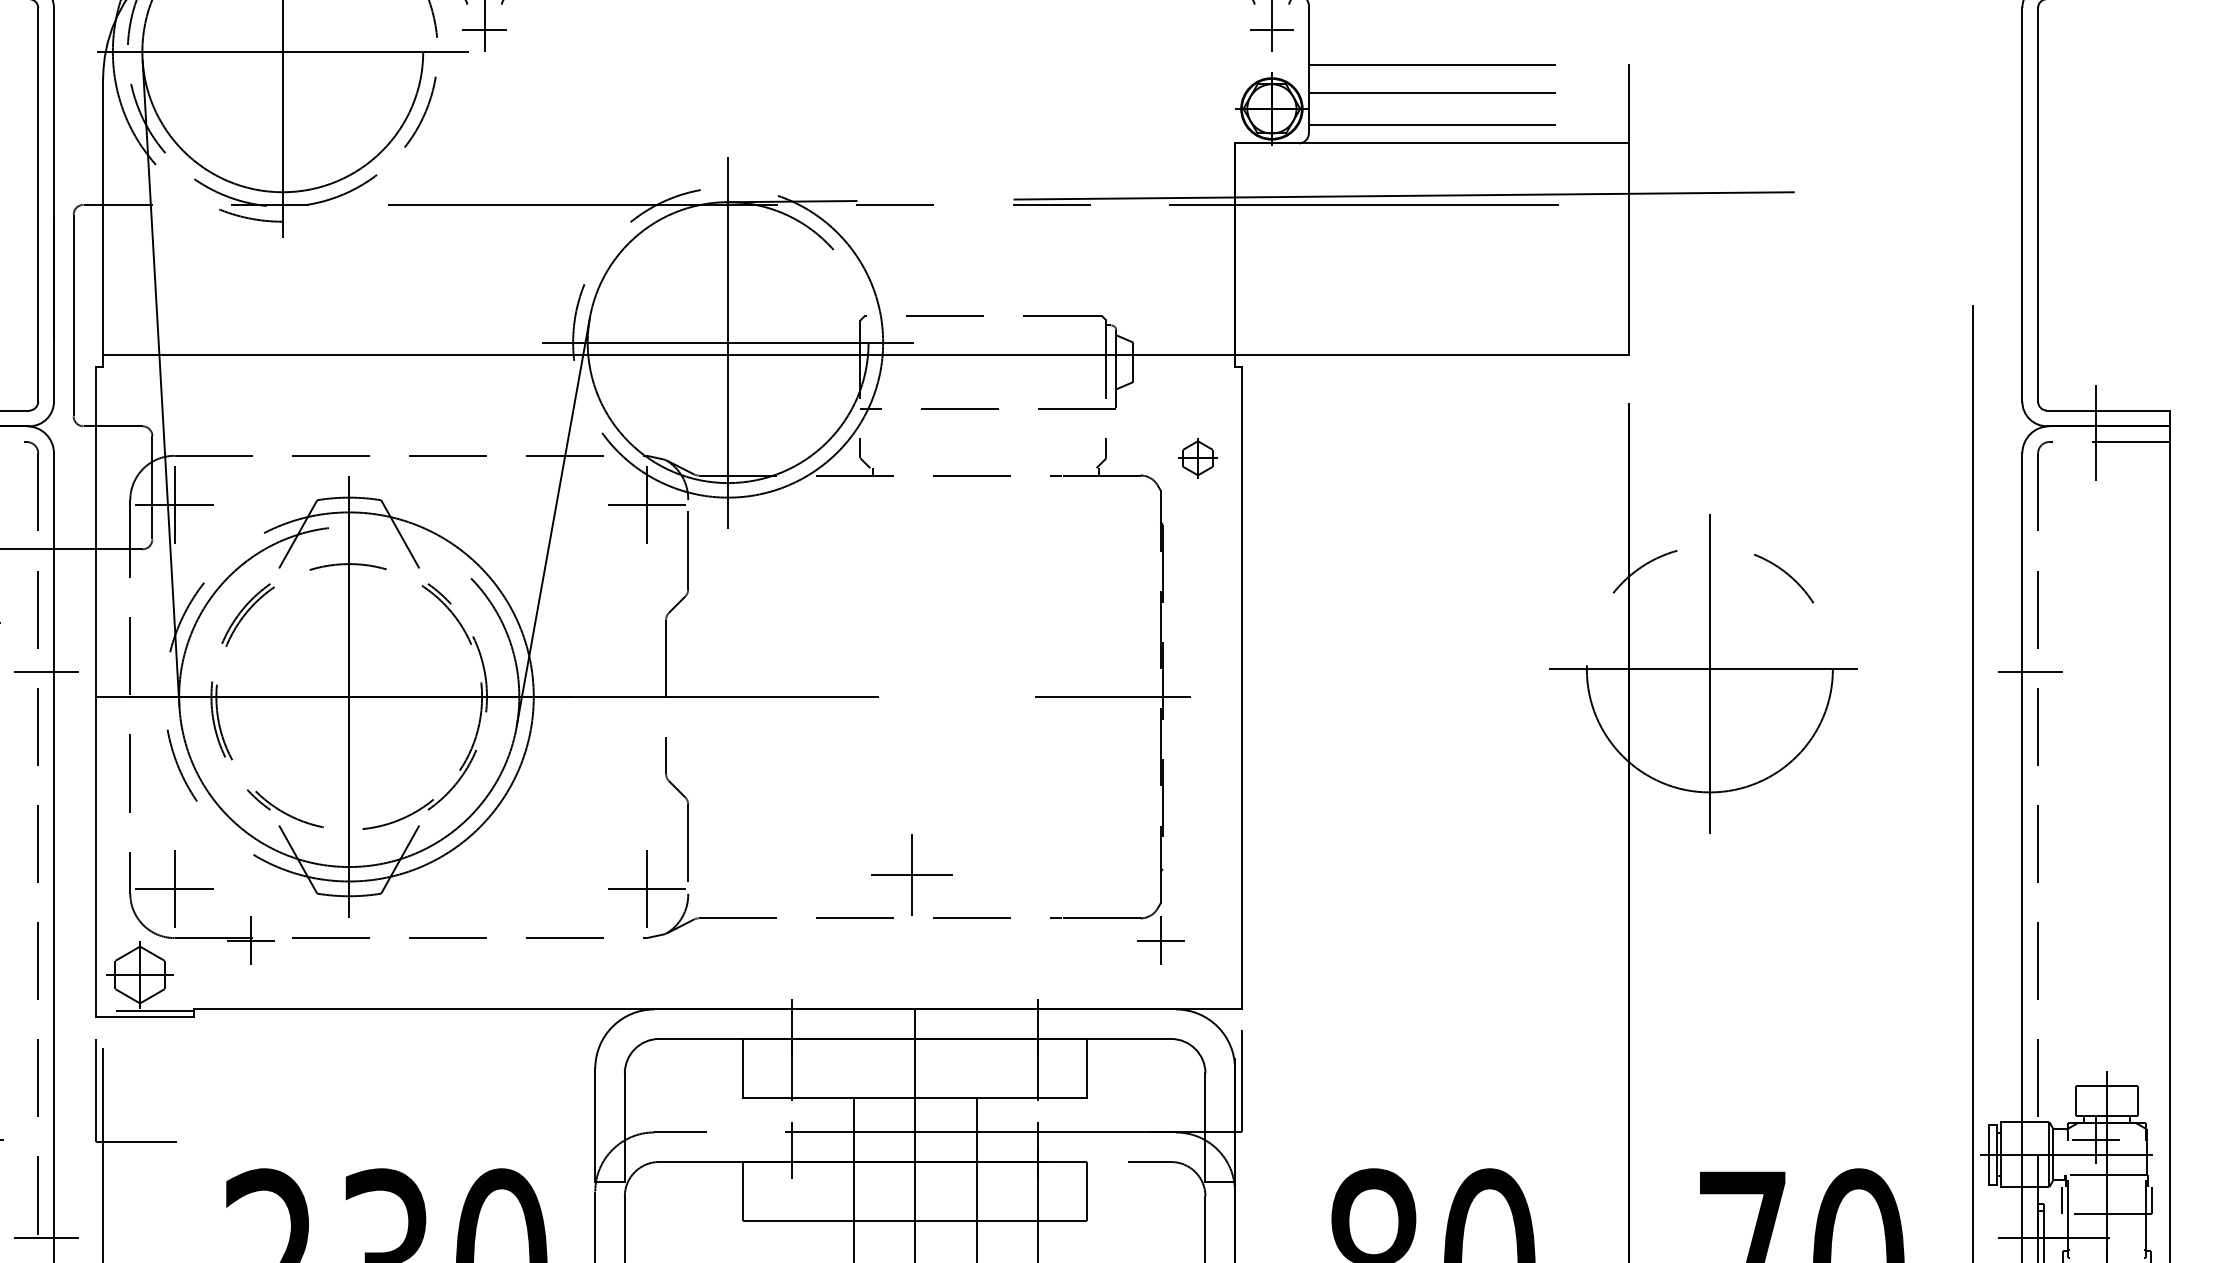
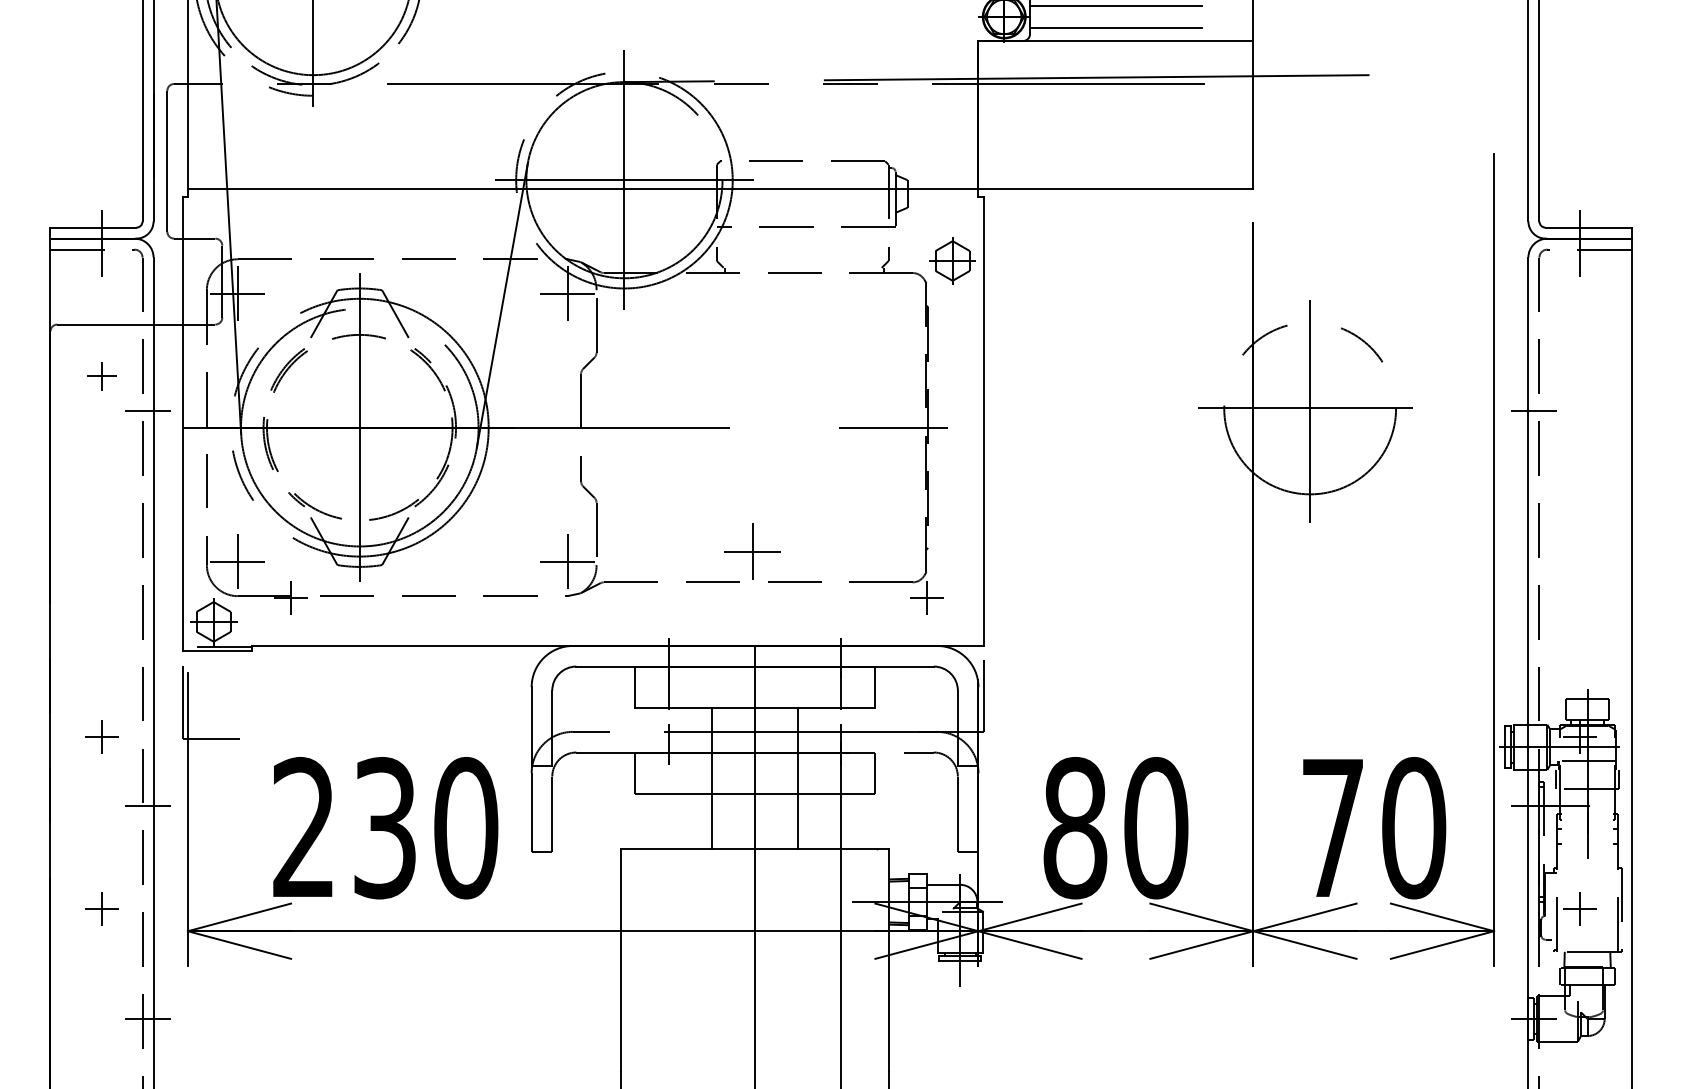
part: (1197, 457) -> (952, 260), size x1.67

